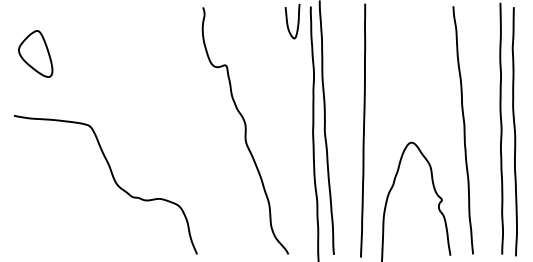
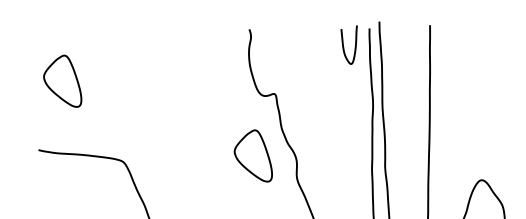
part: (206, 120) -> (253, 155), added

